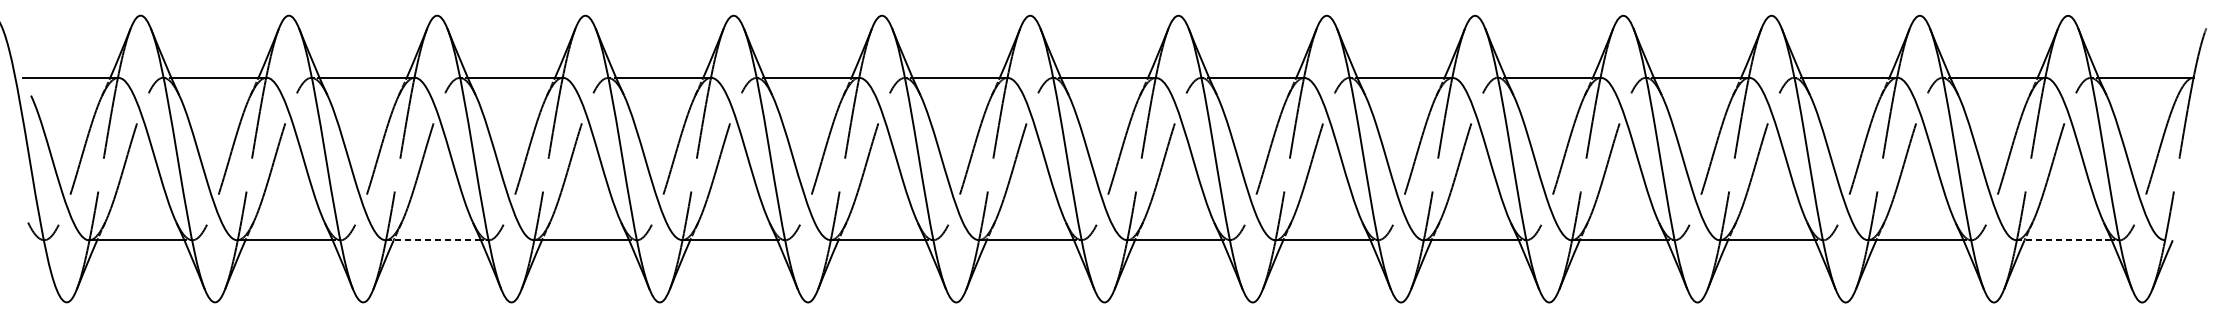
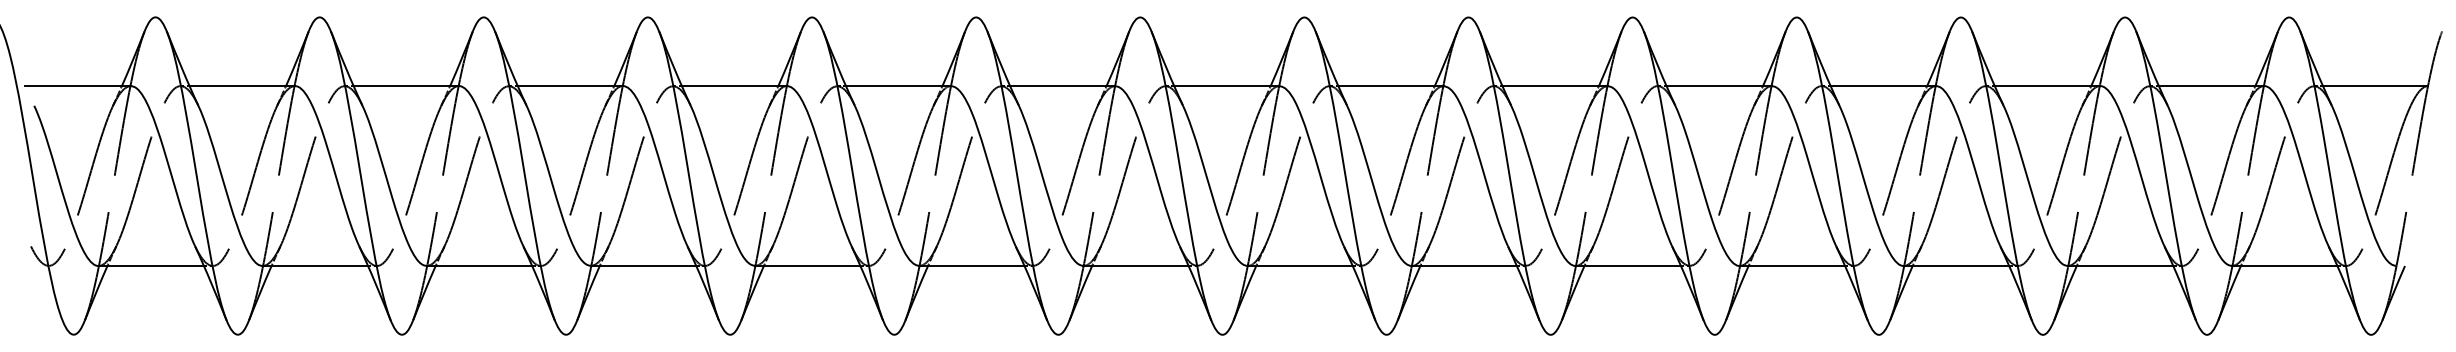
line: (433, 240) -> (479, 266), dashed -> solid
line: (2063, 240) -> (2284, 266), dashed -> solid

